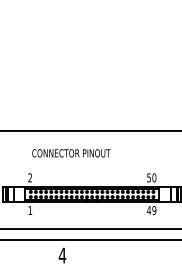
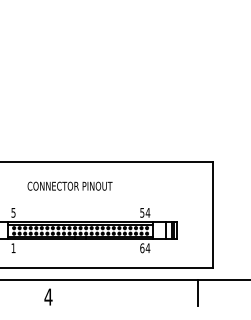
text: (70, 152) -> (69, 185), moved
text: (30, 177) -> (13, 212), 2 -> 5
text: (153, 177) -> (147, 212), 50 -> 54
text: (152, 210) -> (145, 248), 49 -> 64

